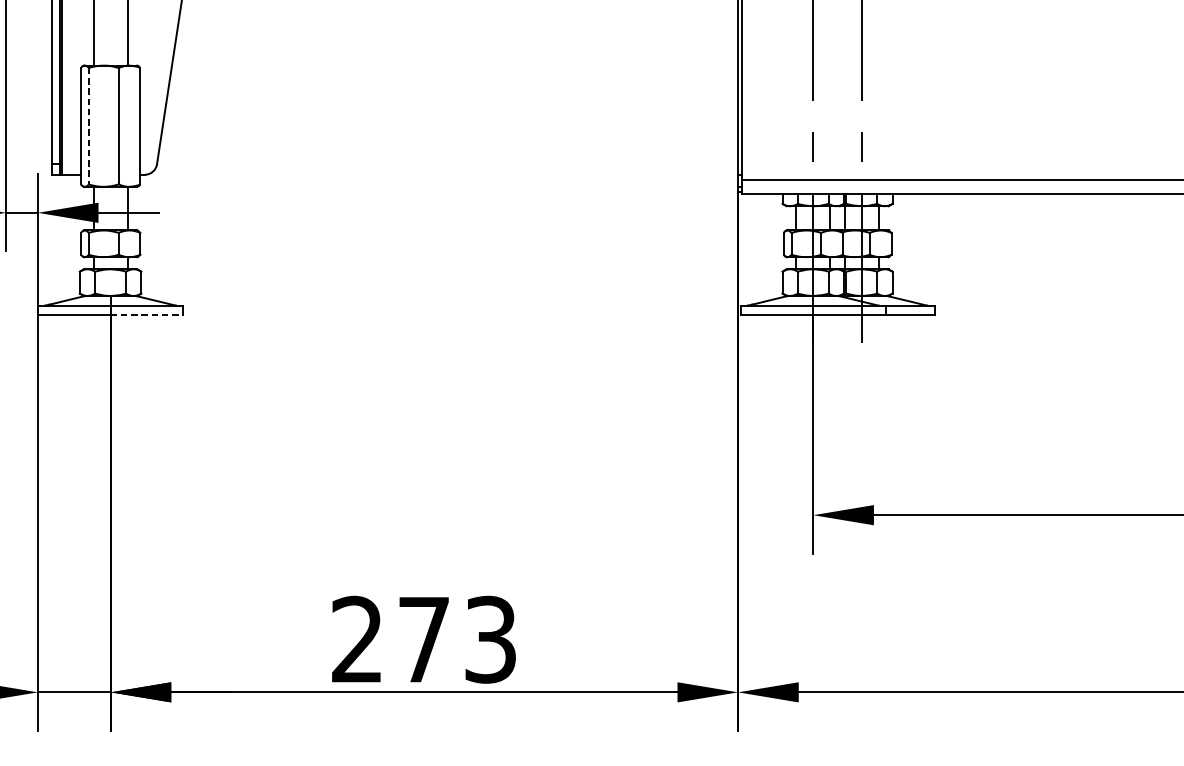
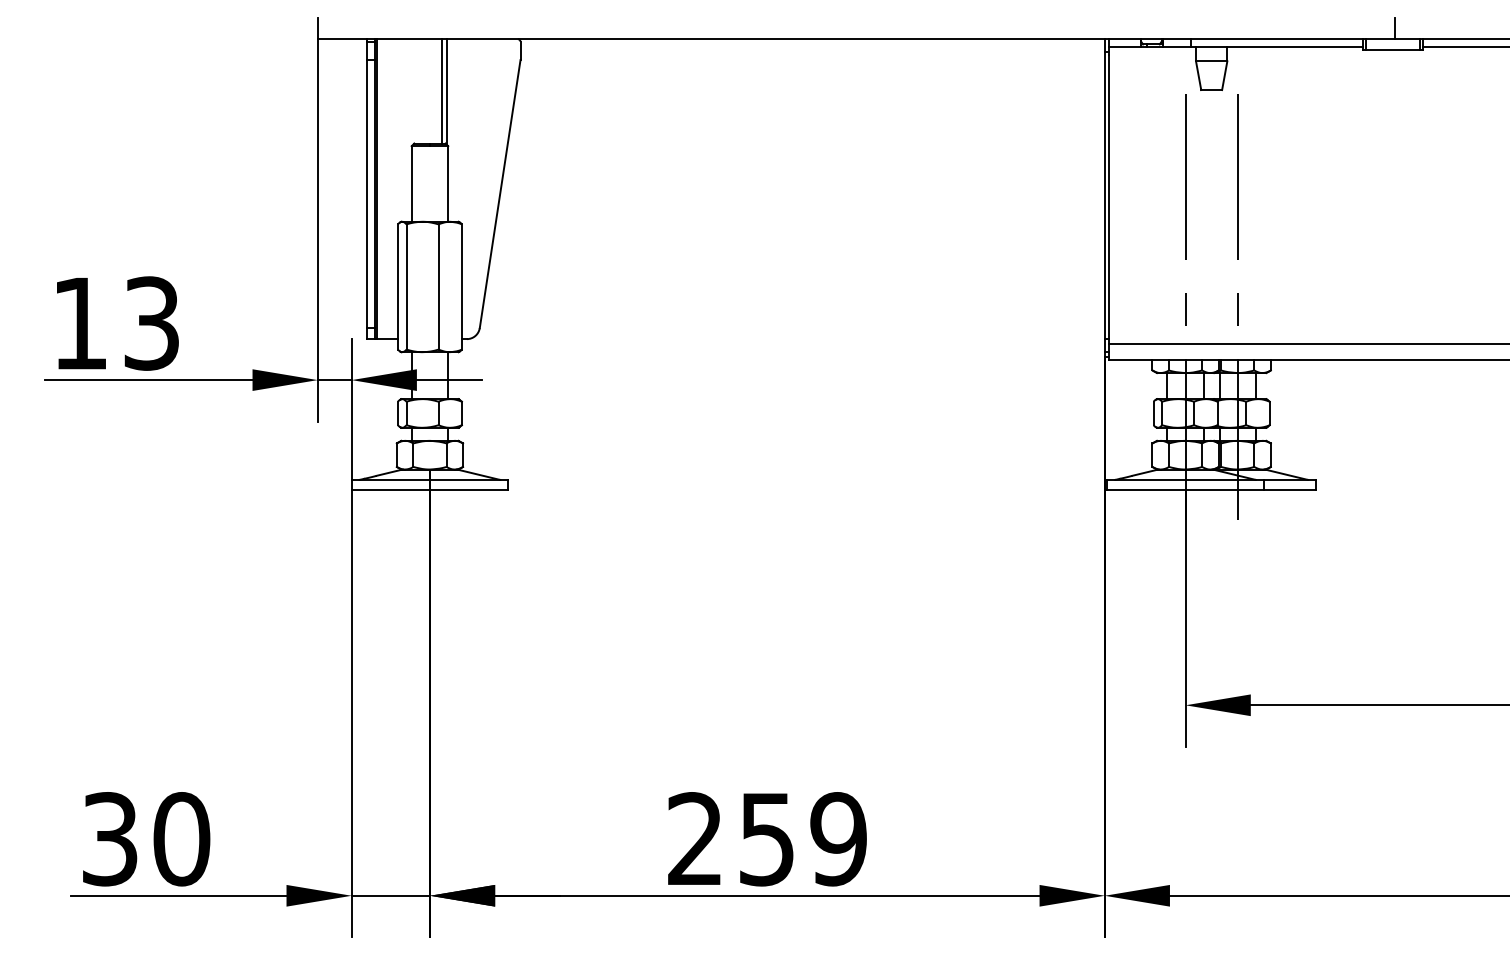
line: (88, 125) -> (406, 286), dashed -> solid
line: (147, 315) -> (469, 490), dashed -> solid
text: (457, 640) -> (803, 839), 273 -> 259

